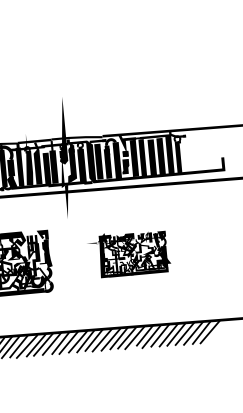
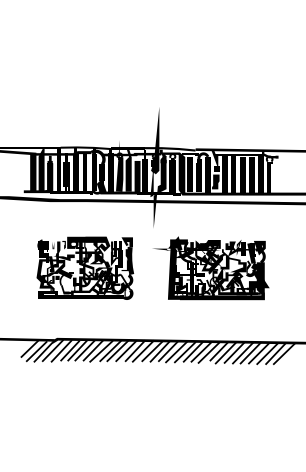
part: (129, 253) -> (211, 268), size x1.43

